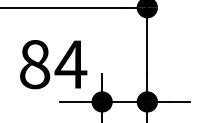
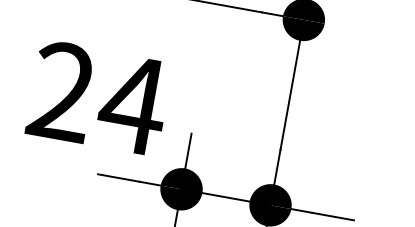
text: (34, 64) -> (61, 91), 84 -> 24

